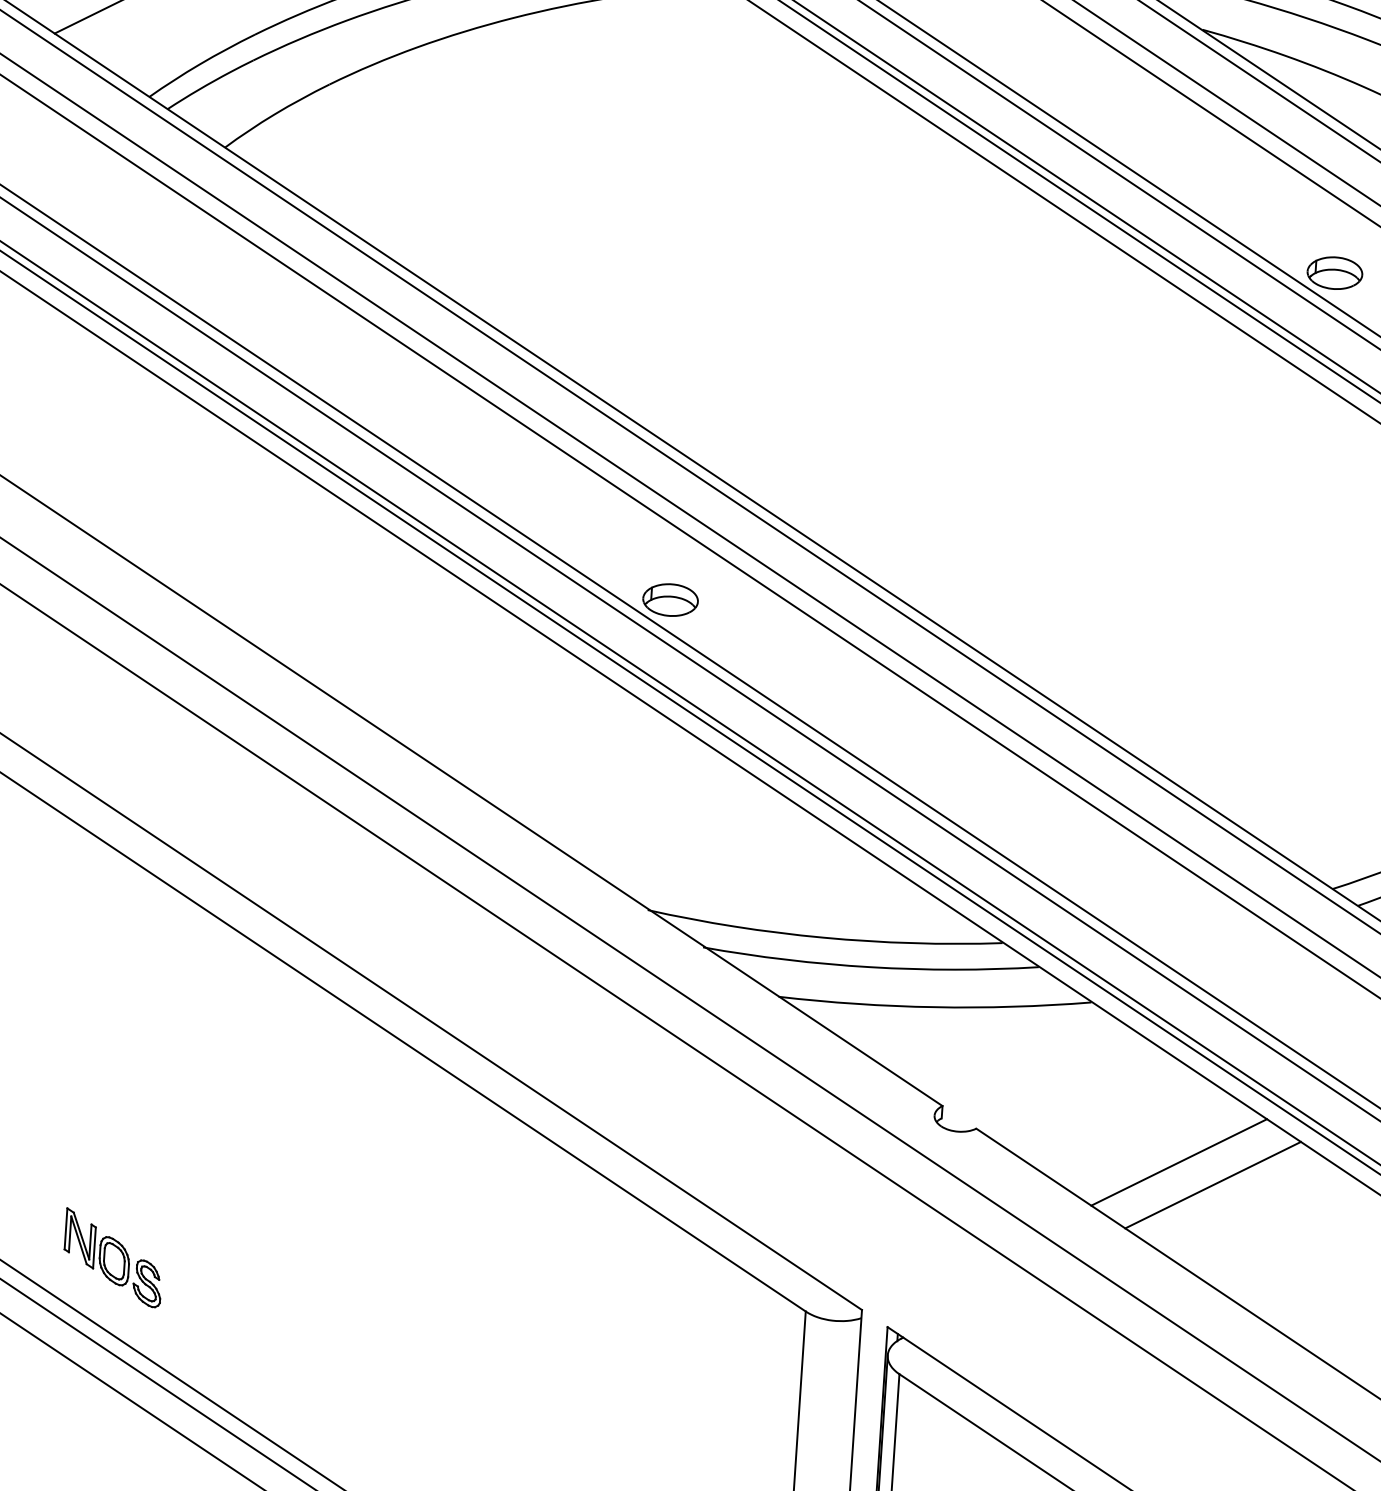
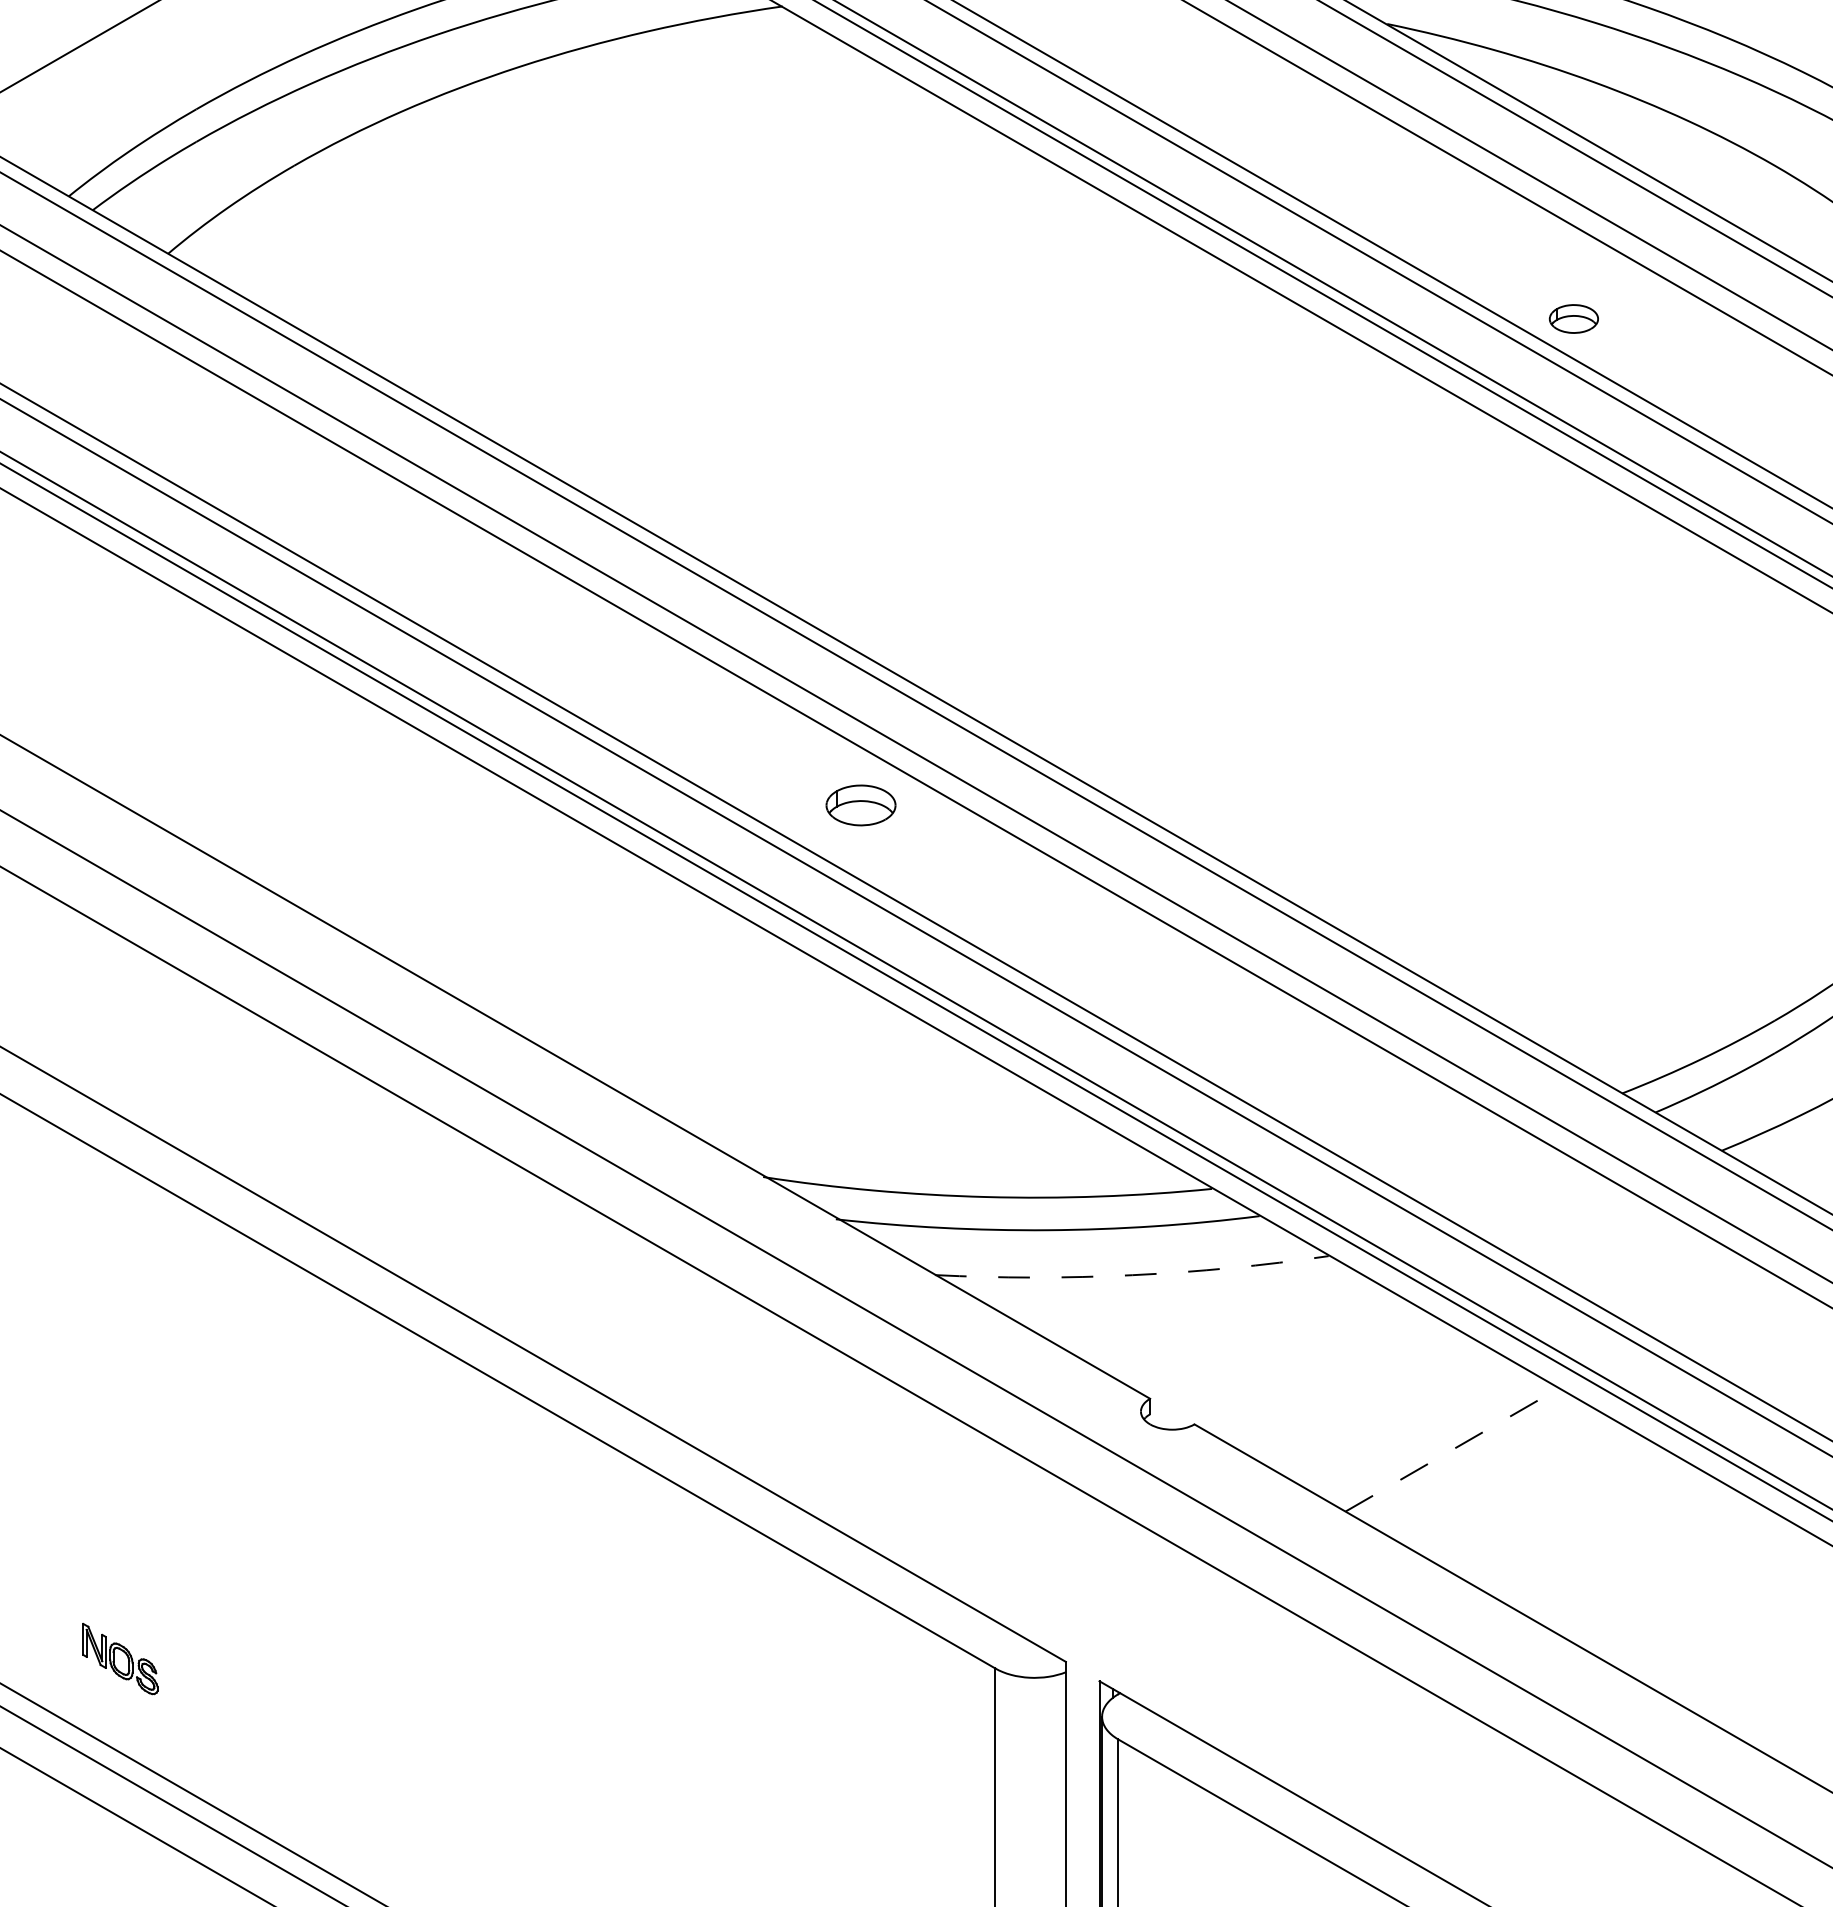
part: (1334, 272) -> (1573, 318), size x0.7
part: (670, 600) -> (860, 805), moved
arc: (935, 1007) -> (1132, 1275), solid -> dashed
line: (1179, 1162) -> (1452, 1449), solid -> dashed
line: (1212, 1185) -> (1496, 1475), removed
part: (113, 1257) -> (120, 1658), size x0.6

